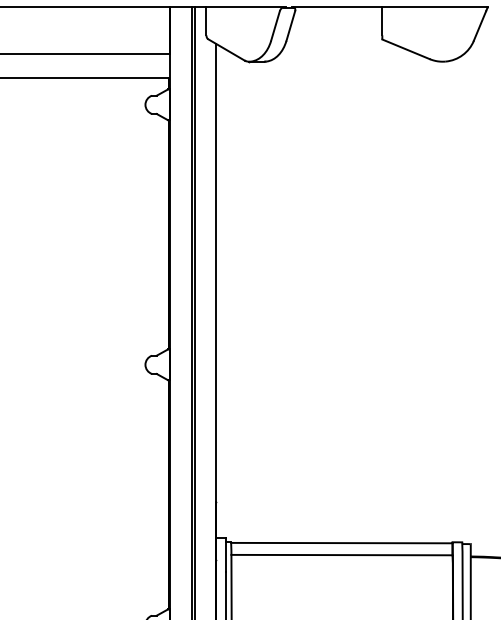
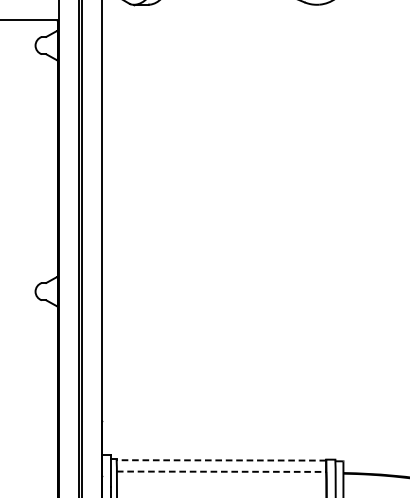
line: (341, 543) -> (221, 460), solid -> dashed
line: (341, 555) -> (221, 472), solid -> dashed

